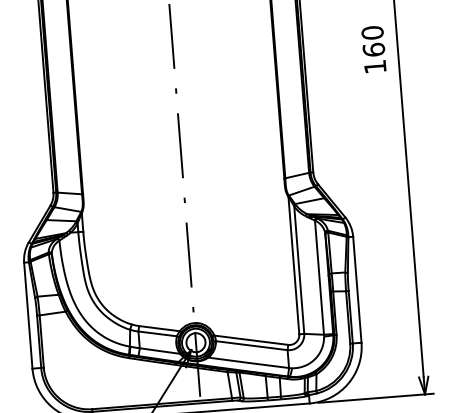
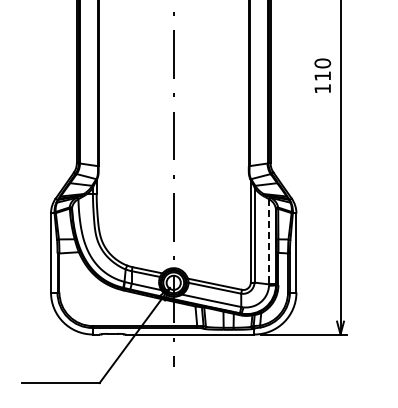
text: (373, 49) -> (322, 75), 160 -> 110
line: (319, 277) -> (269, 241), solid -> dashed

